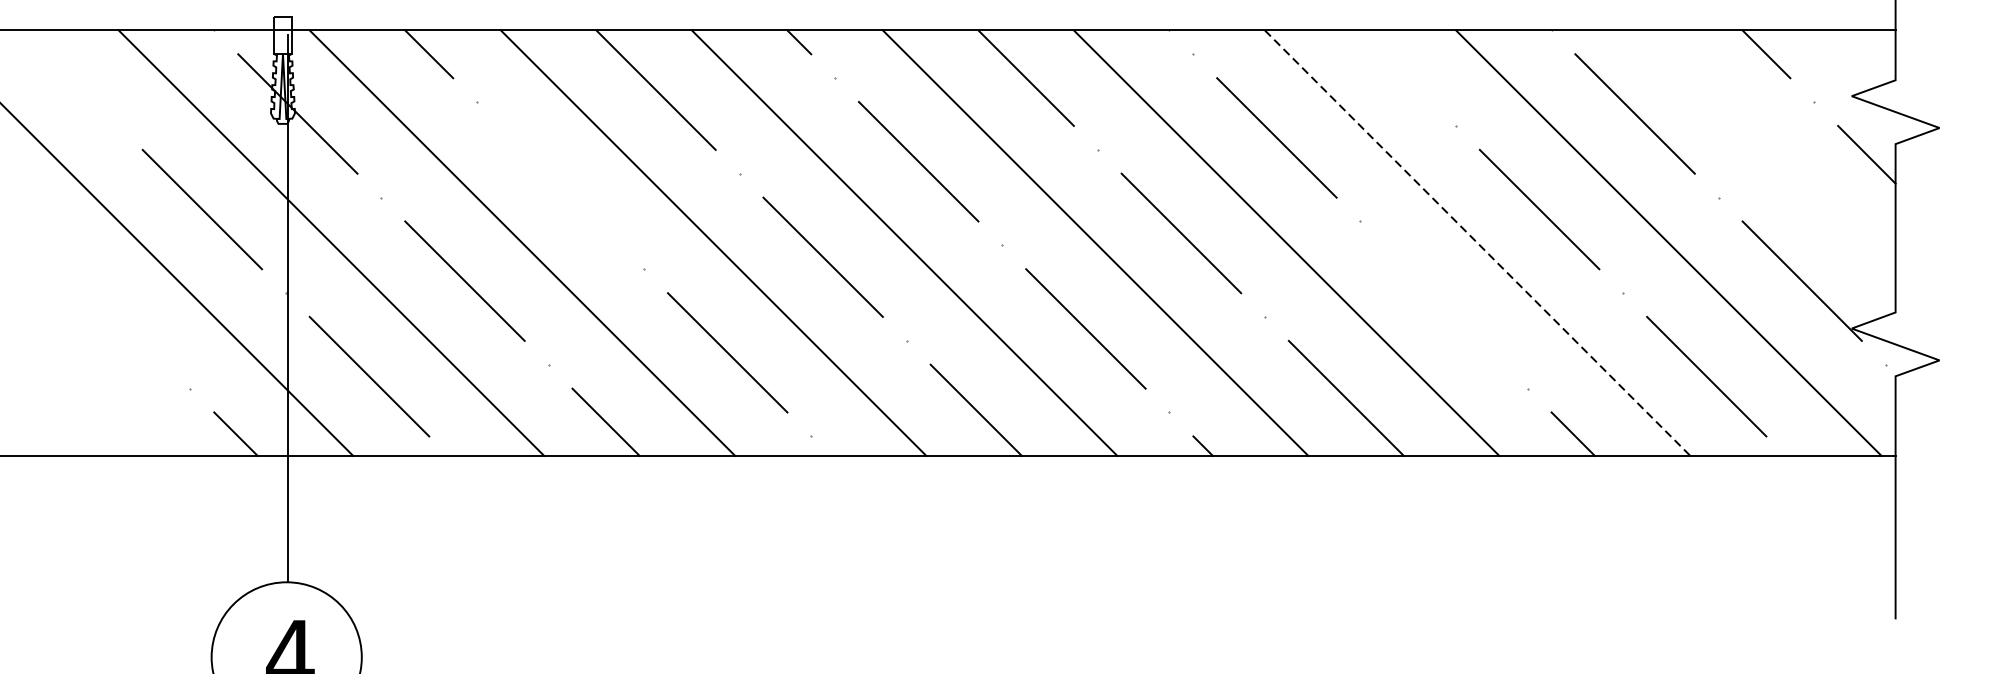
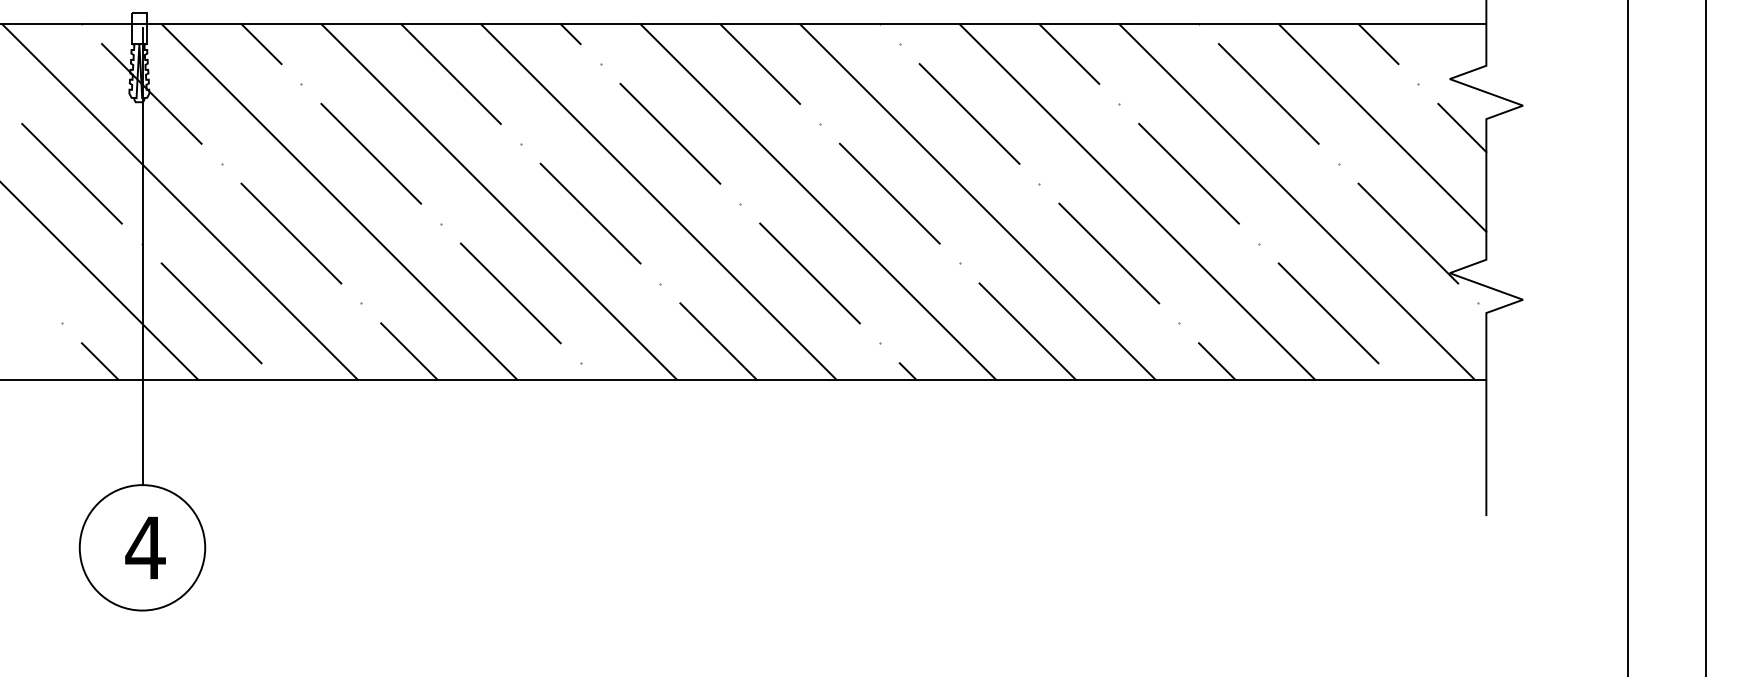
line: (1396, 65) -> (1069, 53), added
line: (1771, 154) -> (1382, 127), added
line: (560, 185) -> (371, 153), added
line: (1477, 243) -> (1137, 202), dashed -> solid
line: (1444, 305) -> (1109, 253), added

